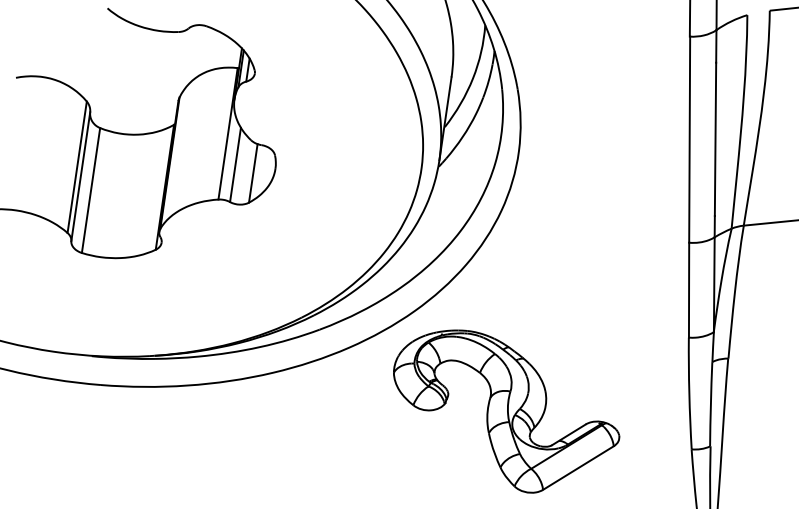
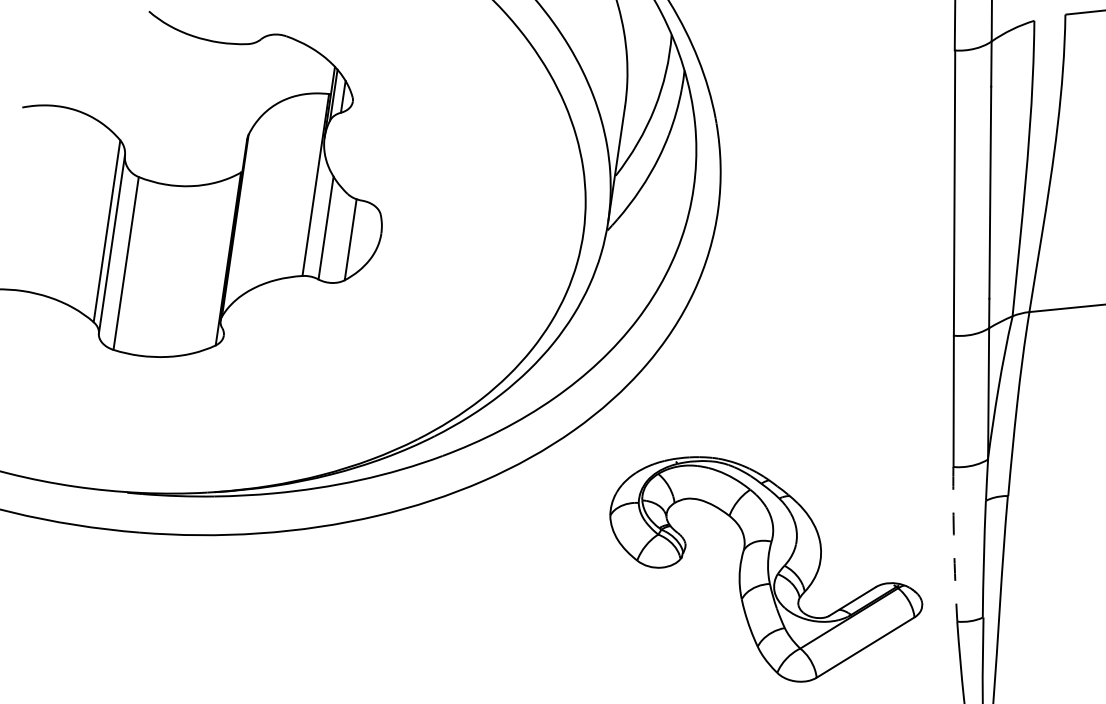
arc: (689, 393) -> (954, 544), solid -> dashed
part: (506, 411) -> (766, 569), moved

